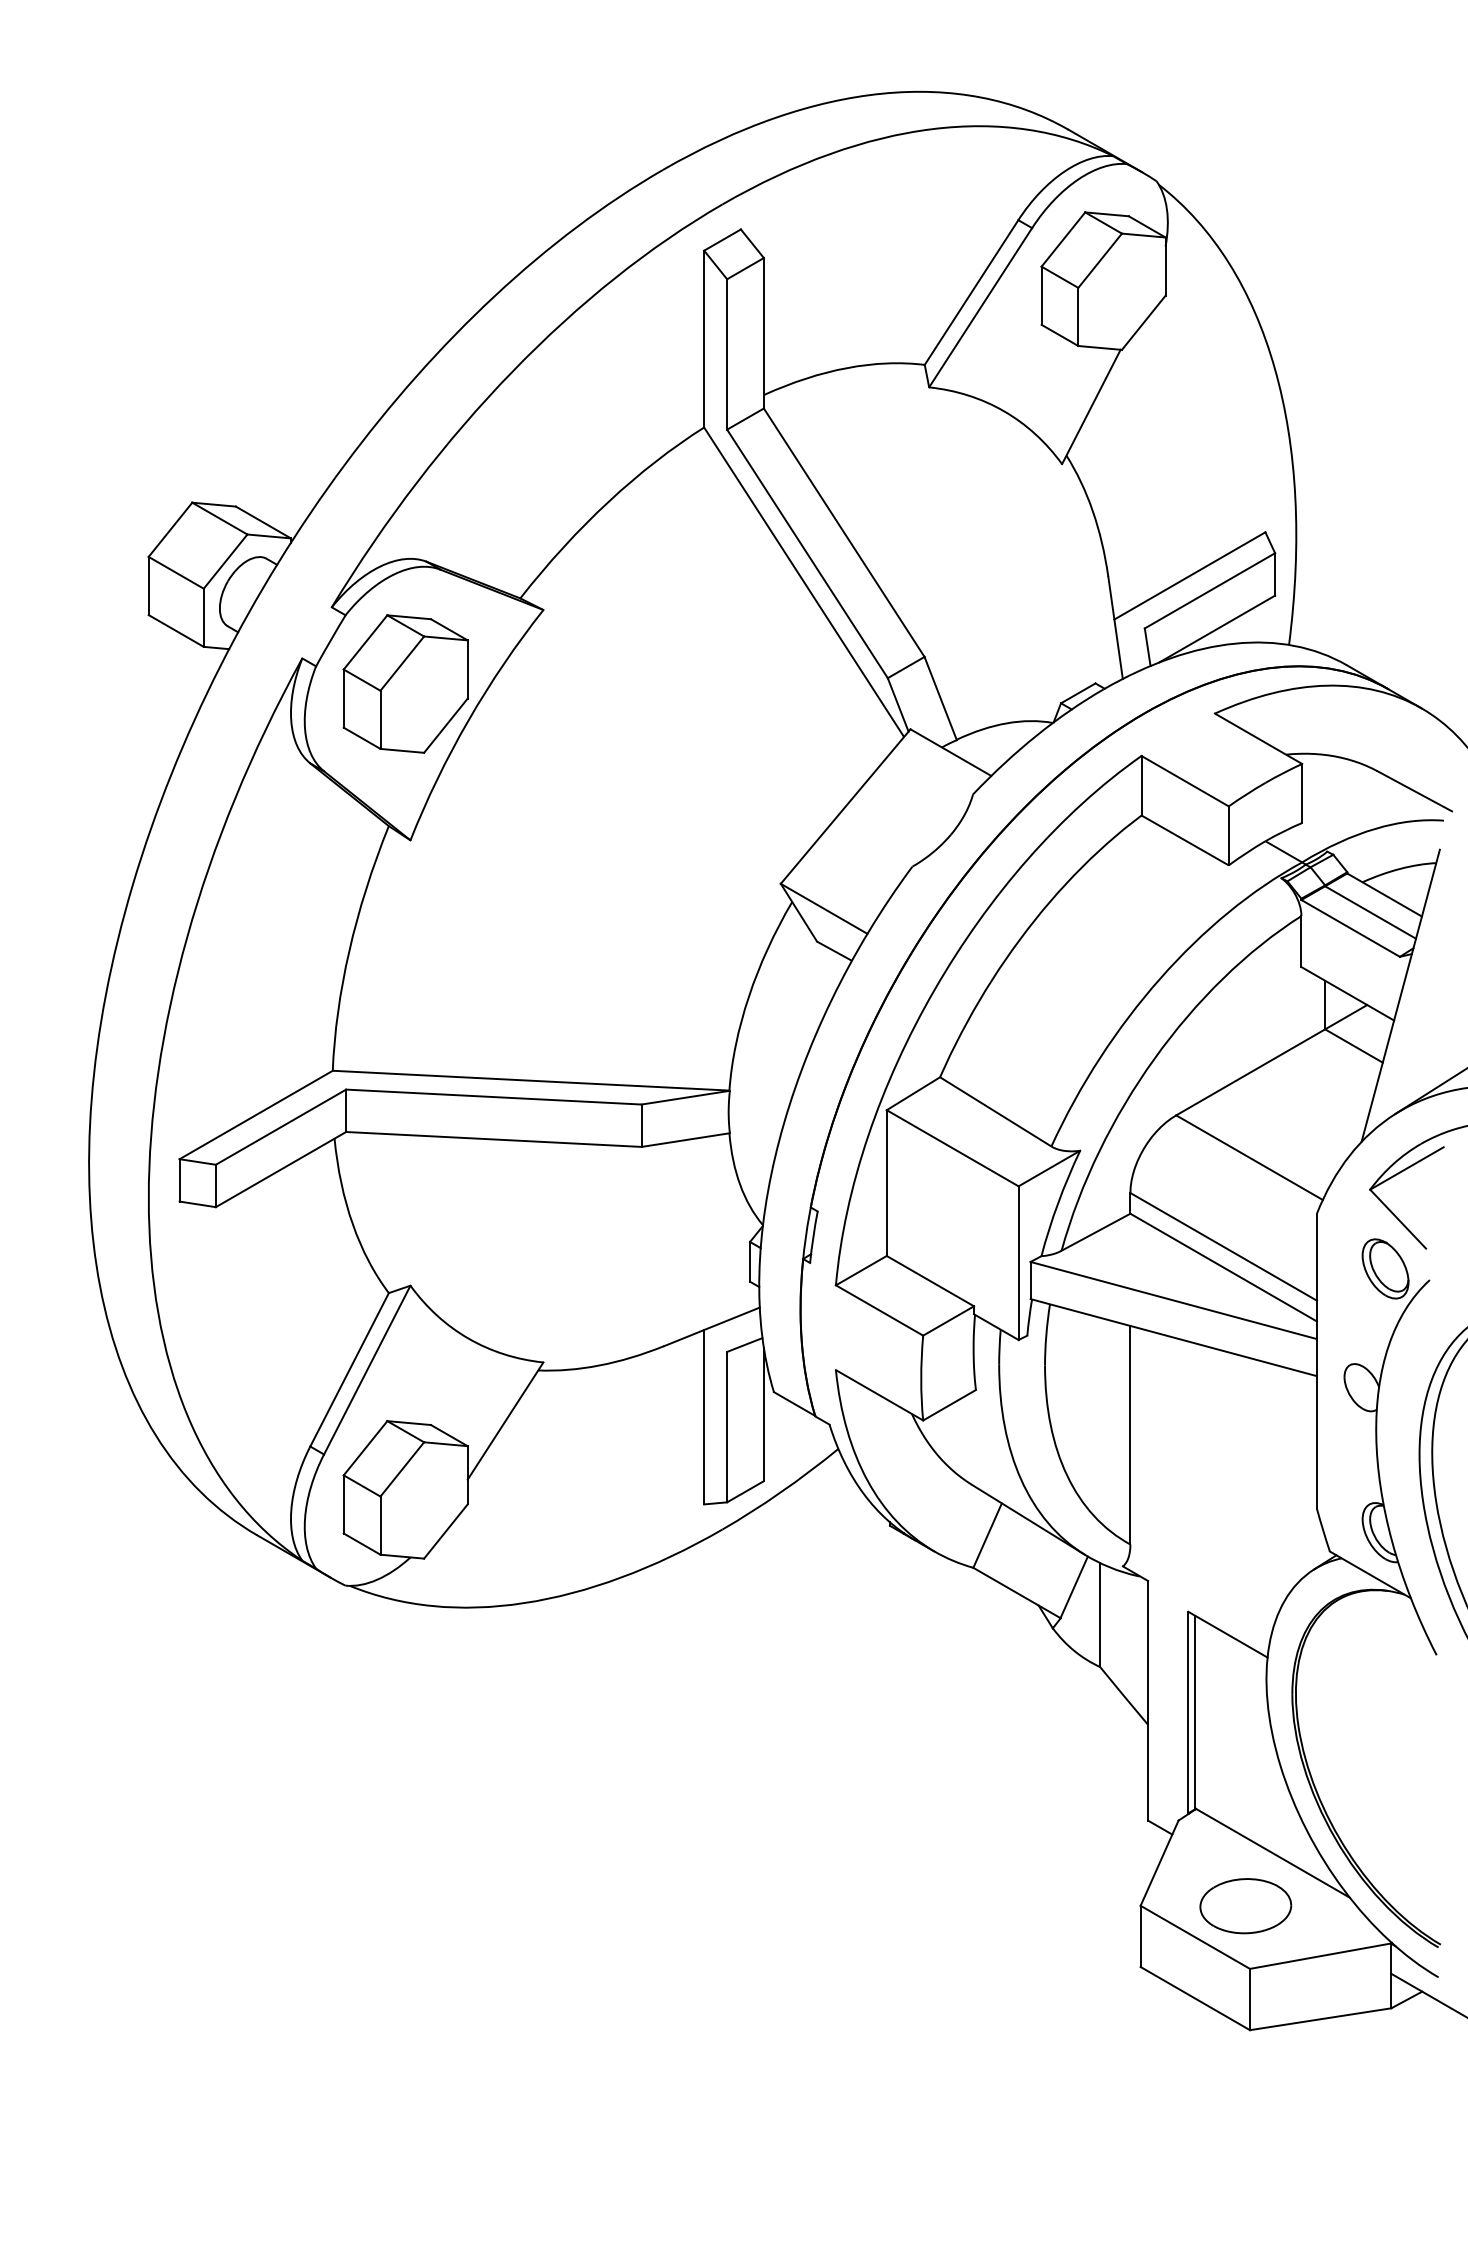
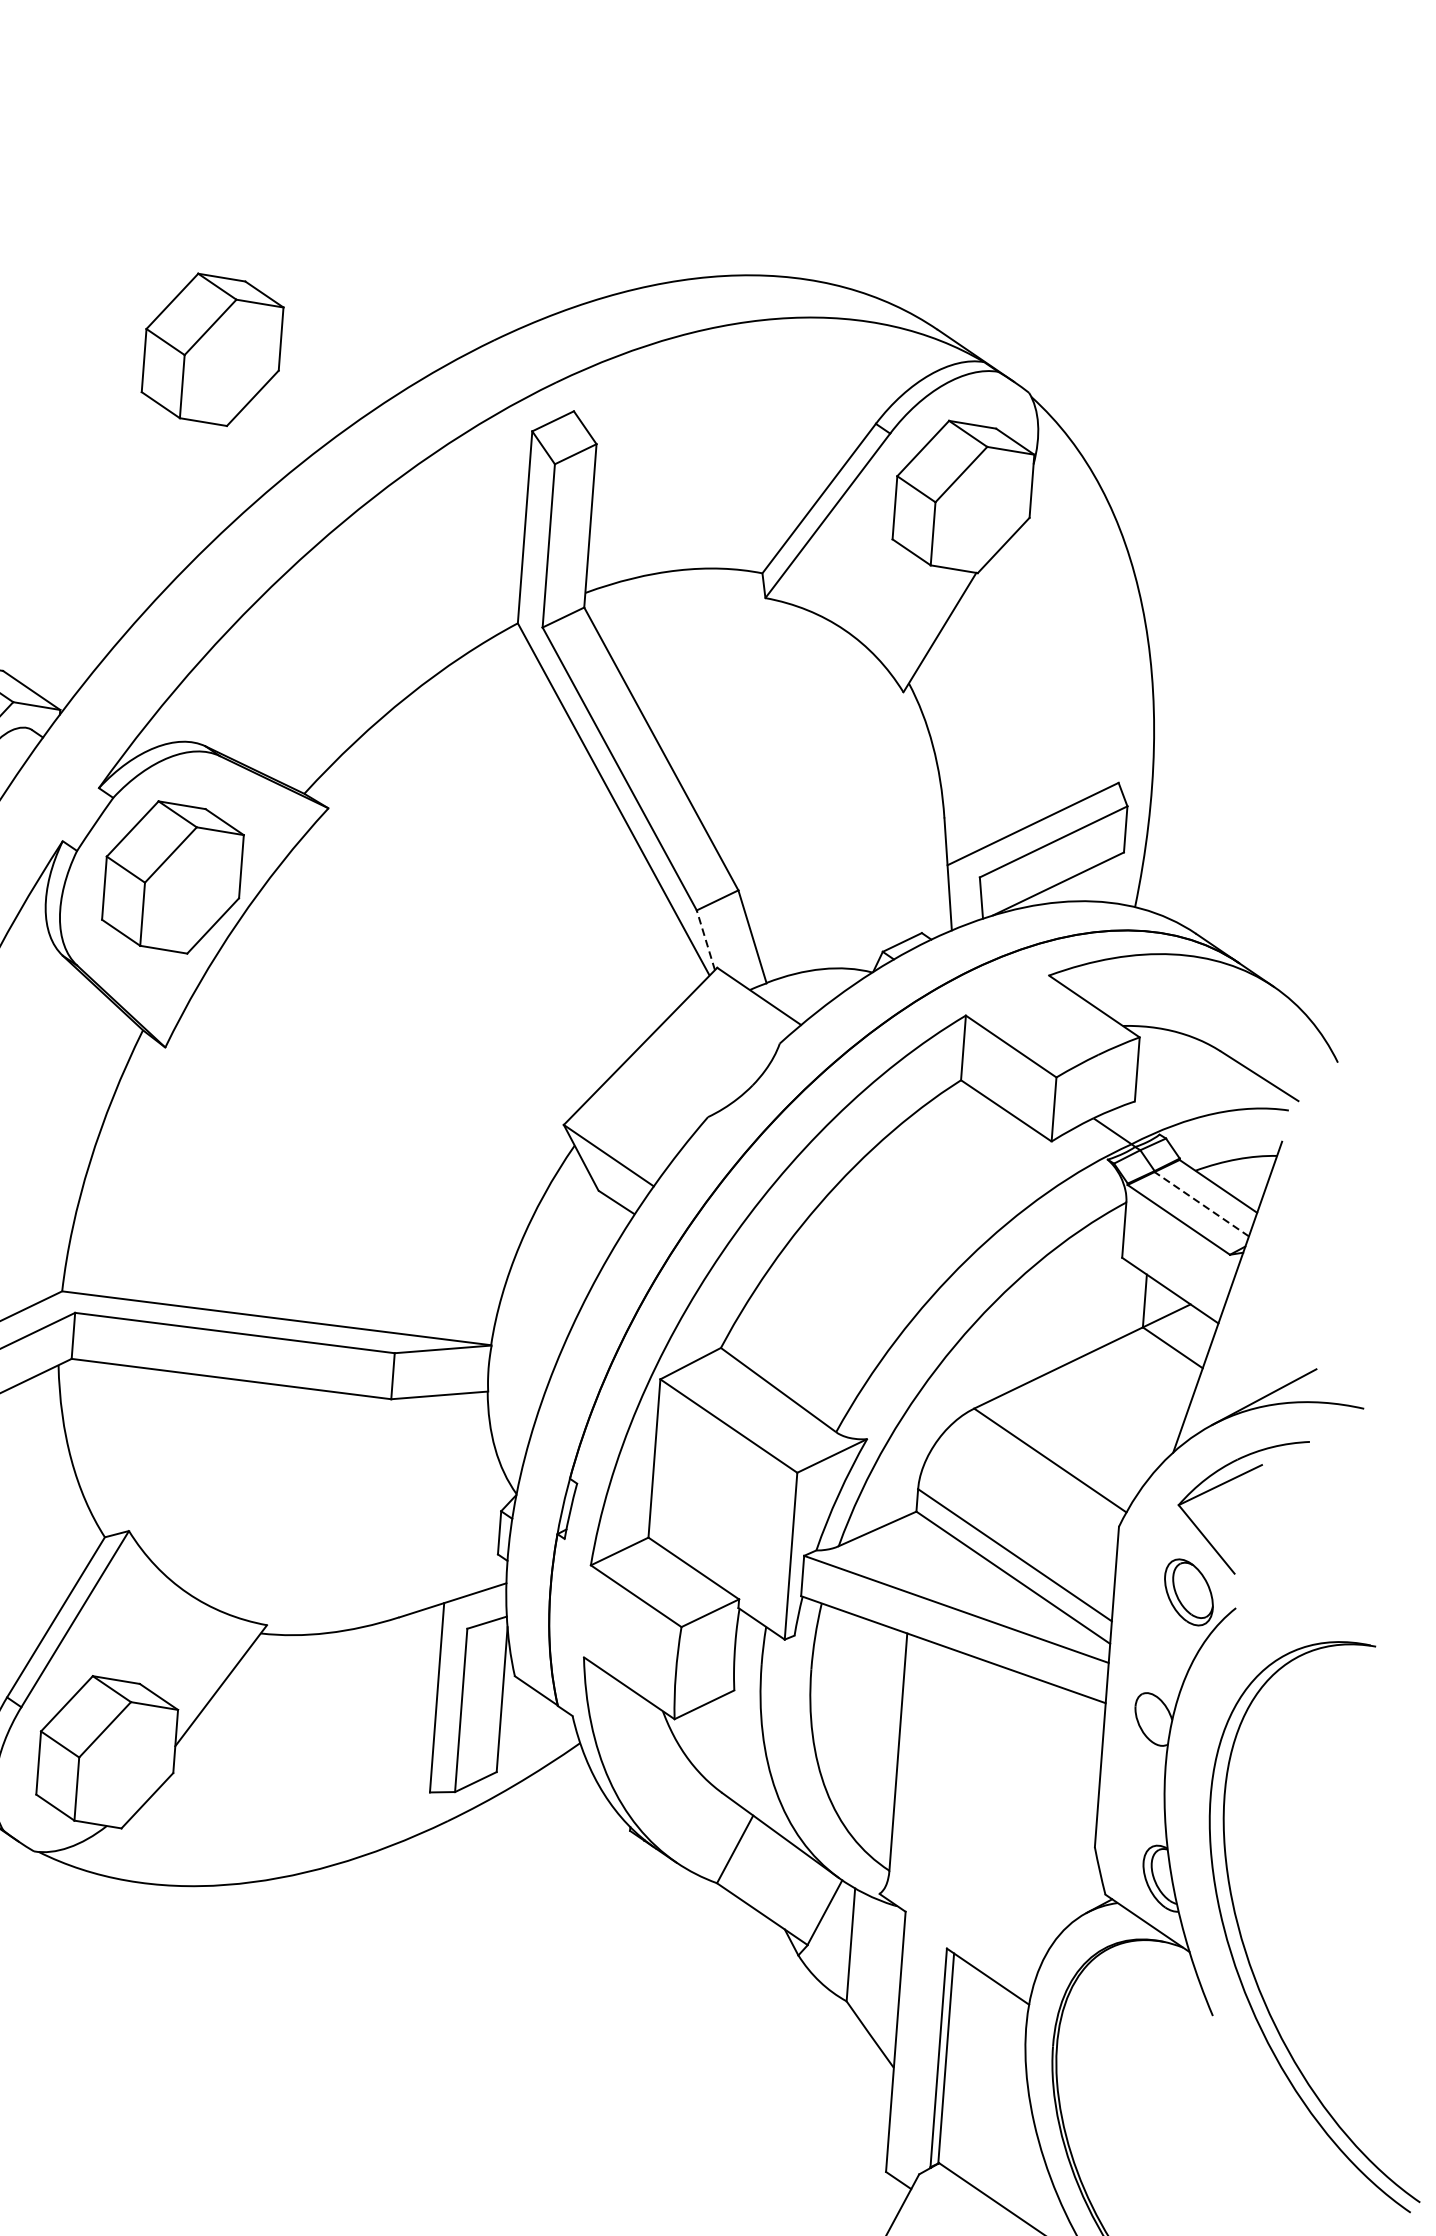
part: (405, 197) -> (212, 349), added
line: (898, 704) -> (706, 939), solid -> dashed
line: (1370, 912) -> (1201, 1204), solid -> dashed

